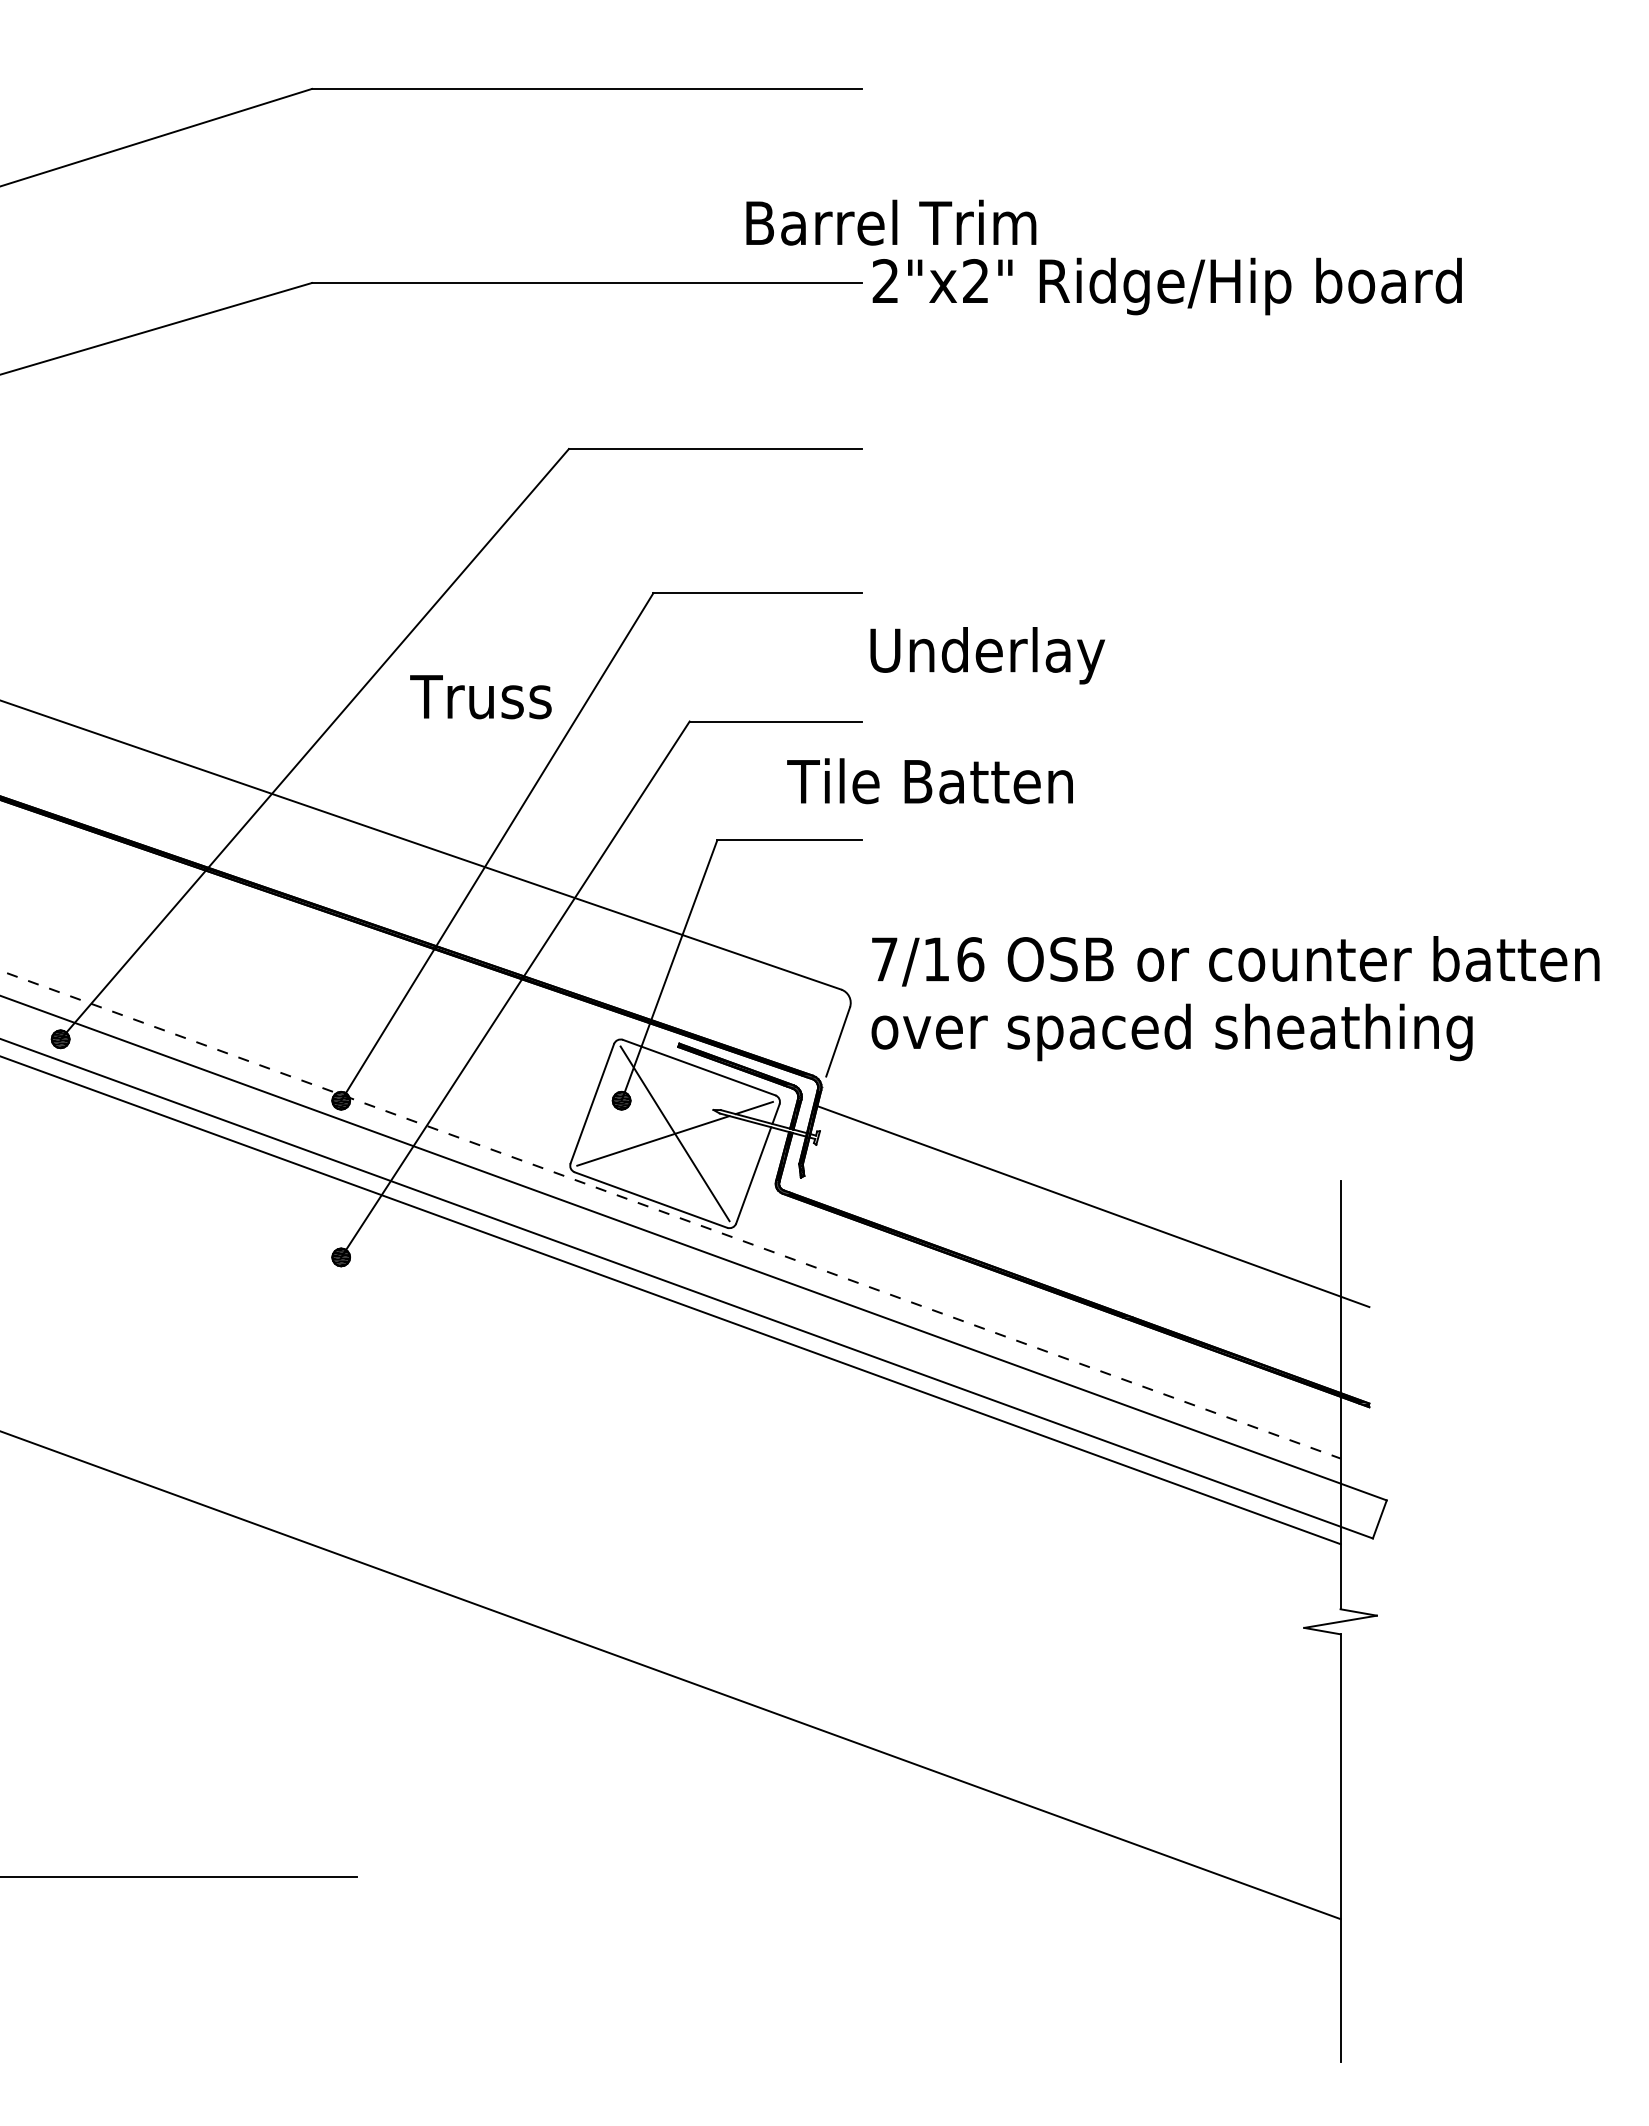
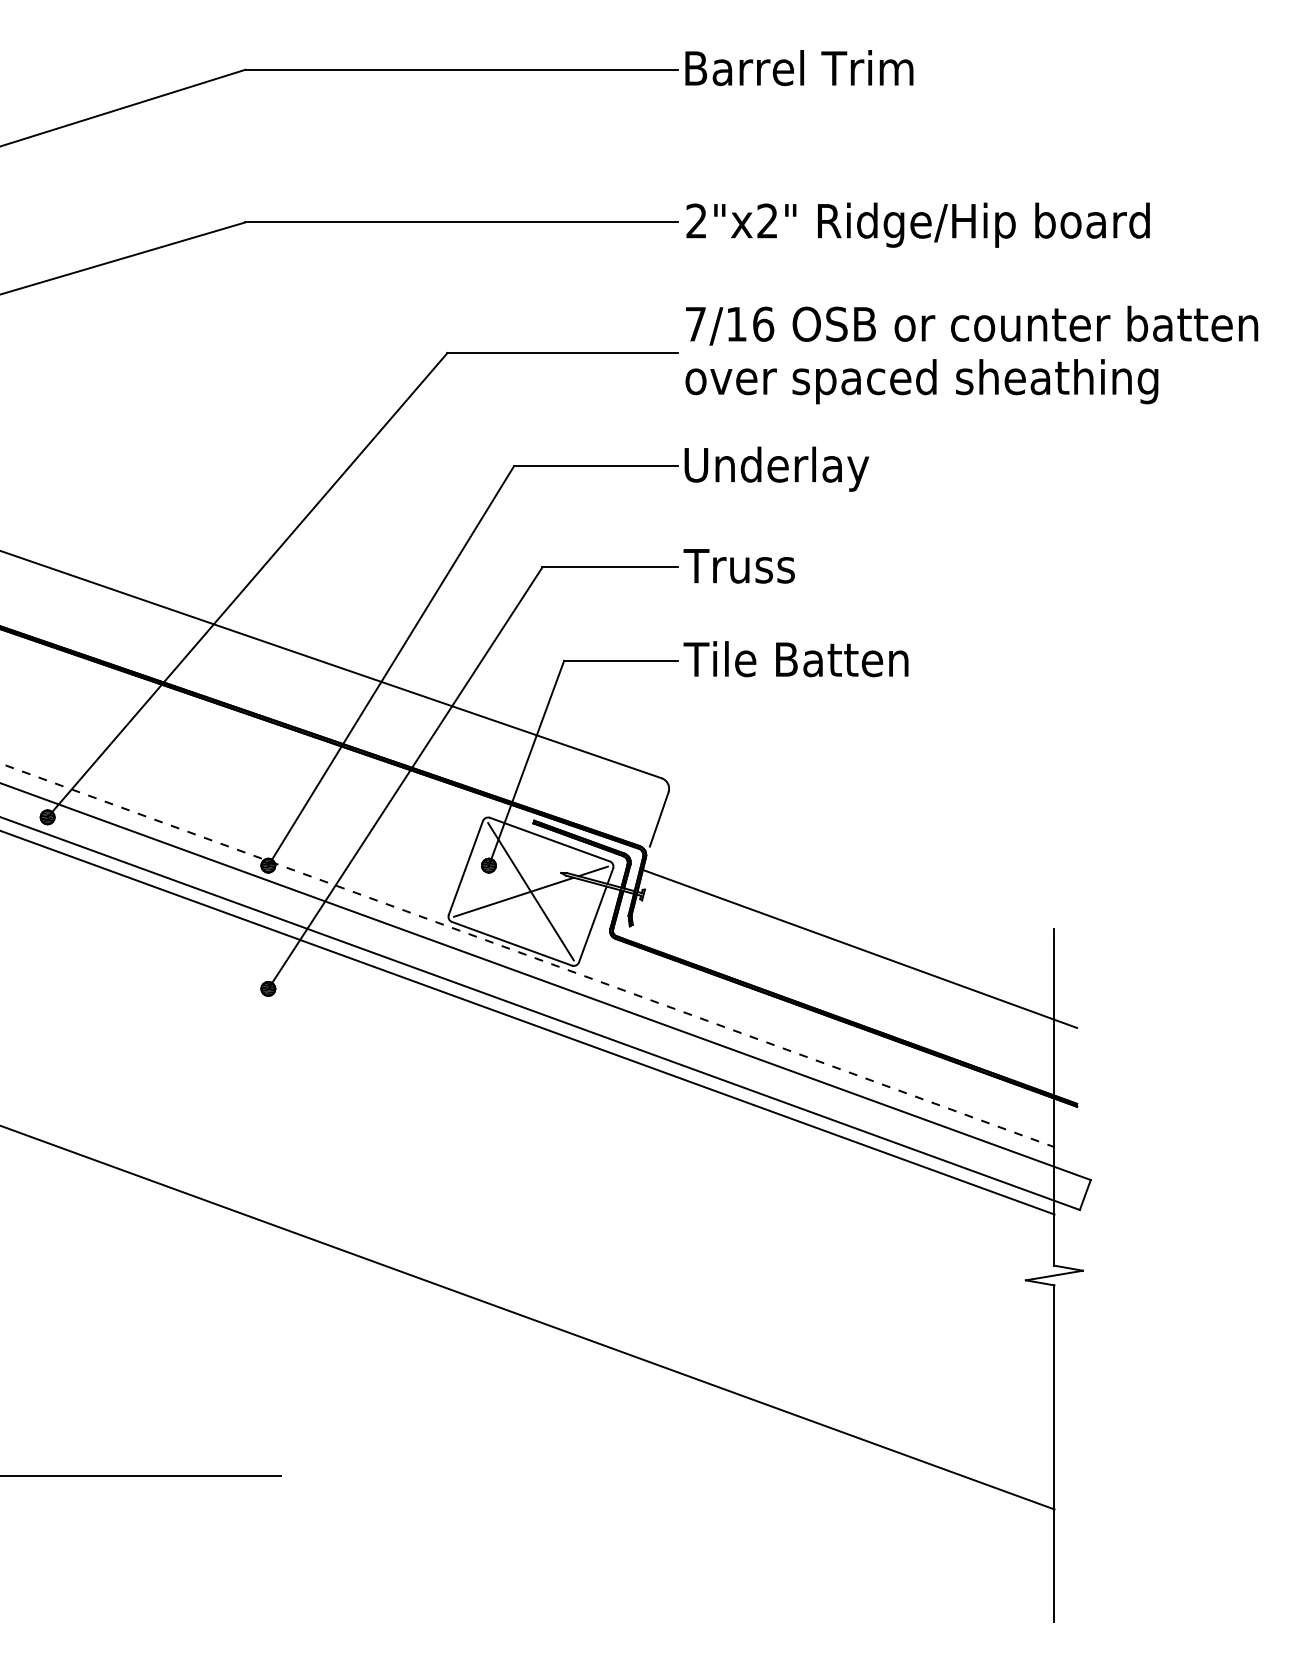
text: (891, 222) -> (799, 67), moved
text: (987, 655) -> (776, 469), moved
text: (480, 697) -> (738, 566), moved
text: (929, 781) -> (795, 659), moved
text: (1235, 998) -> (971, 354), moved

